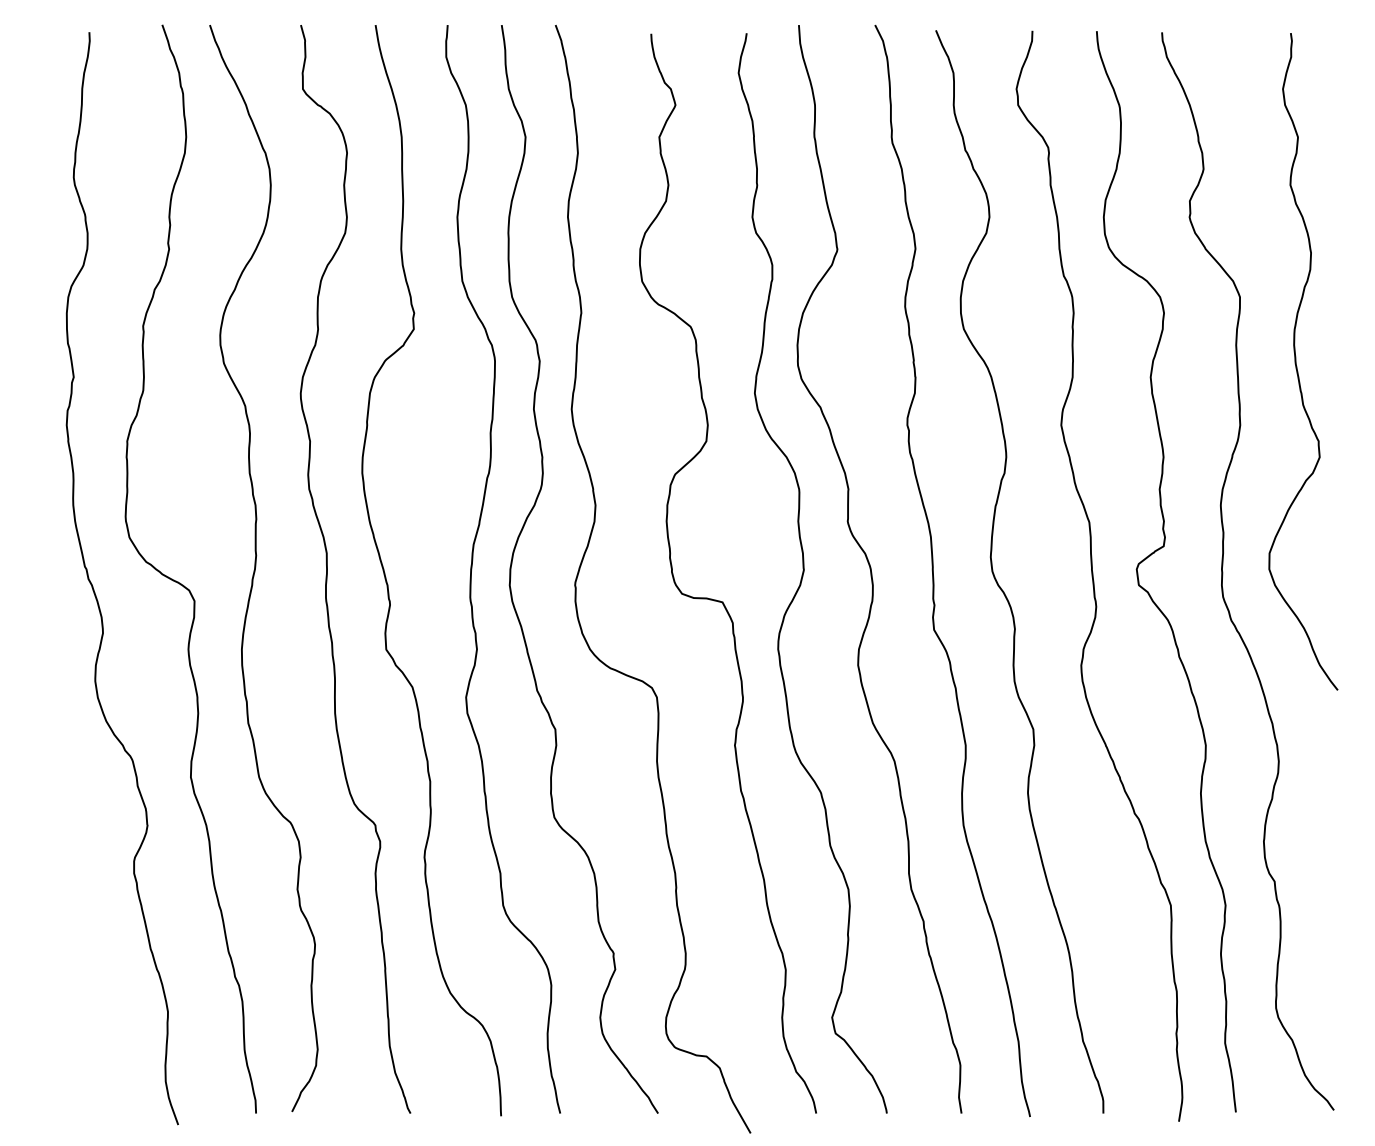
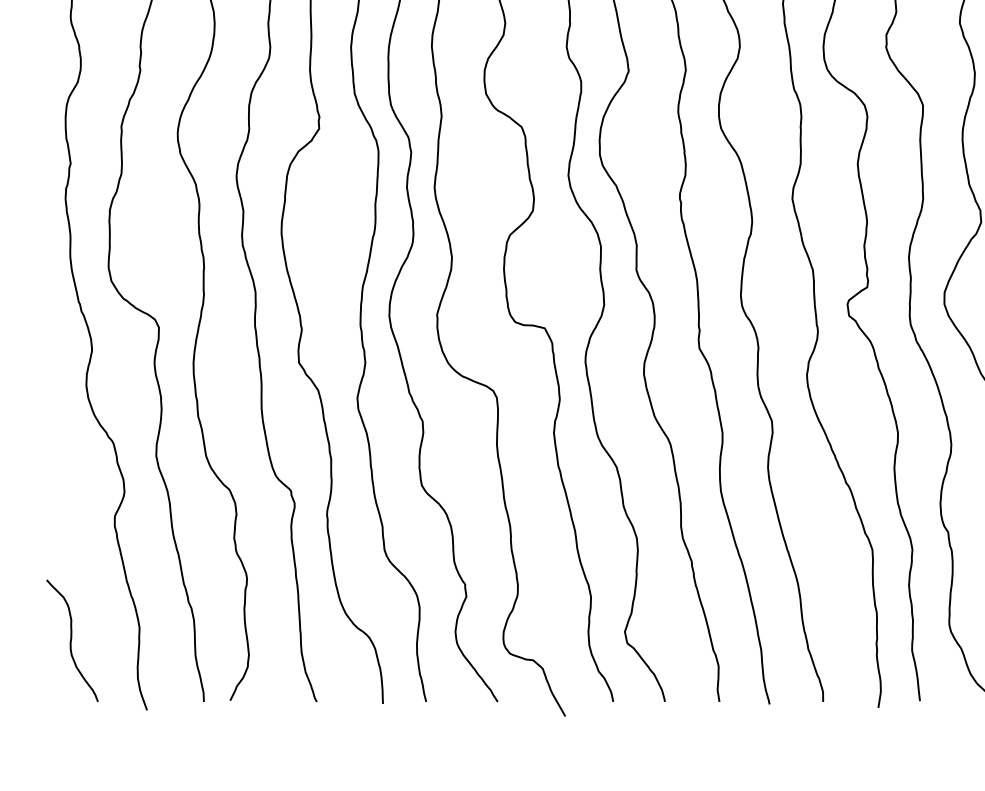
curve: (75, 1028) -> (71, 639), added

